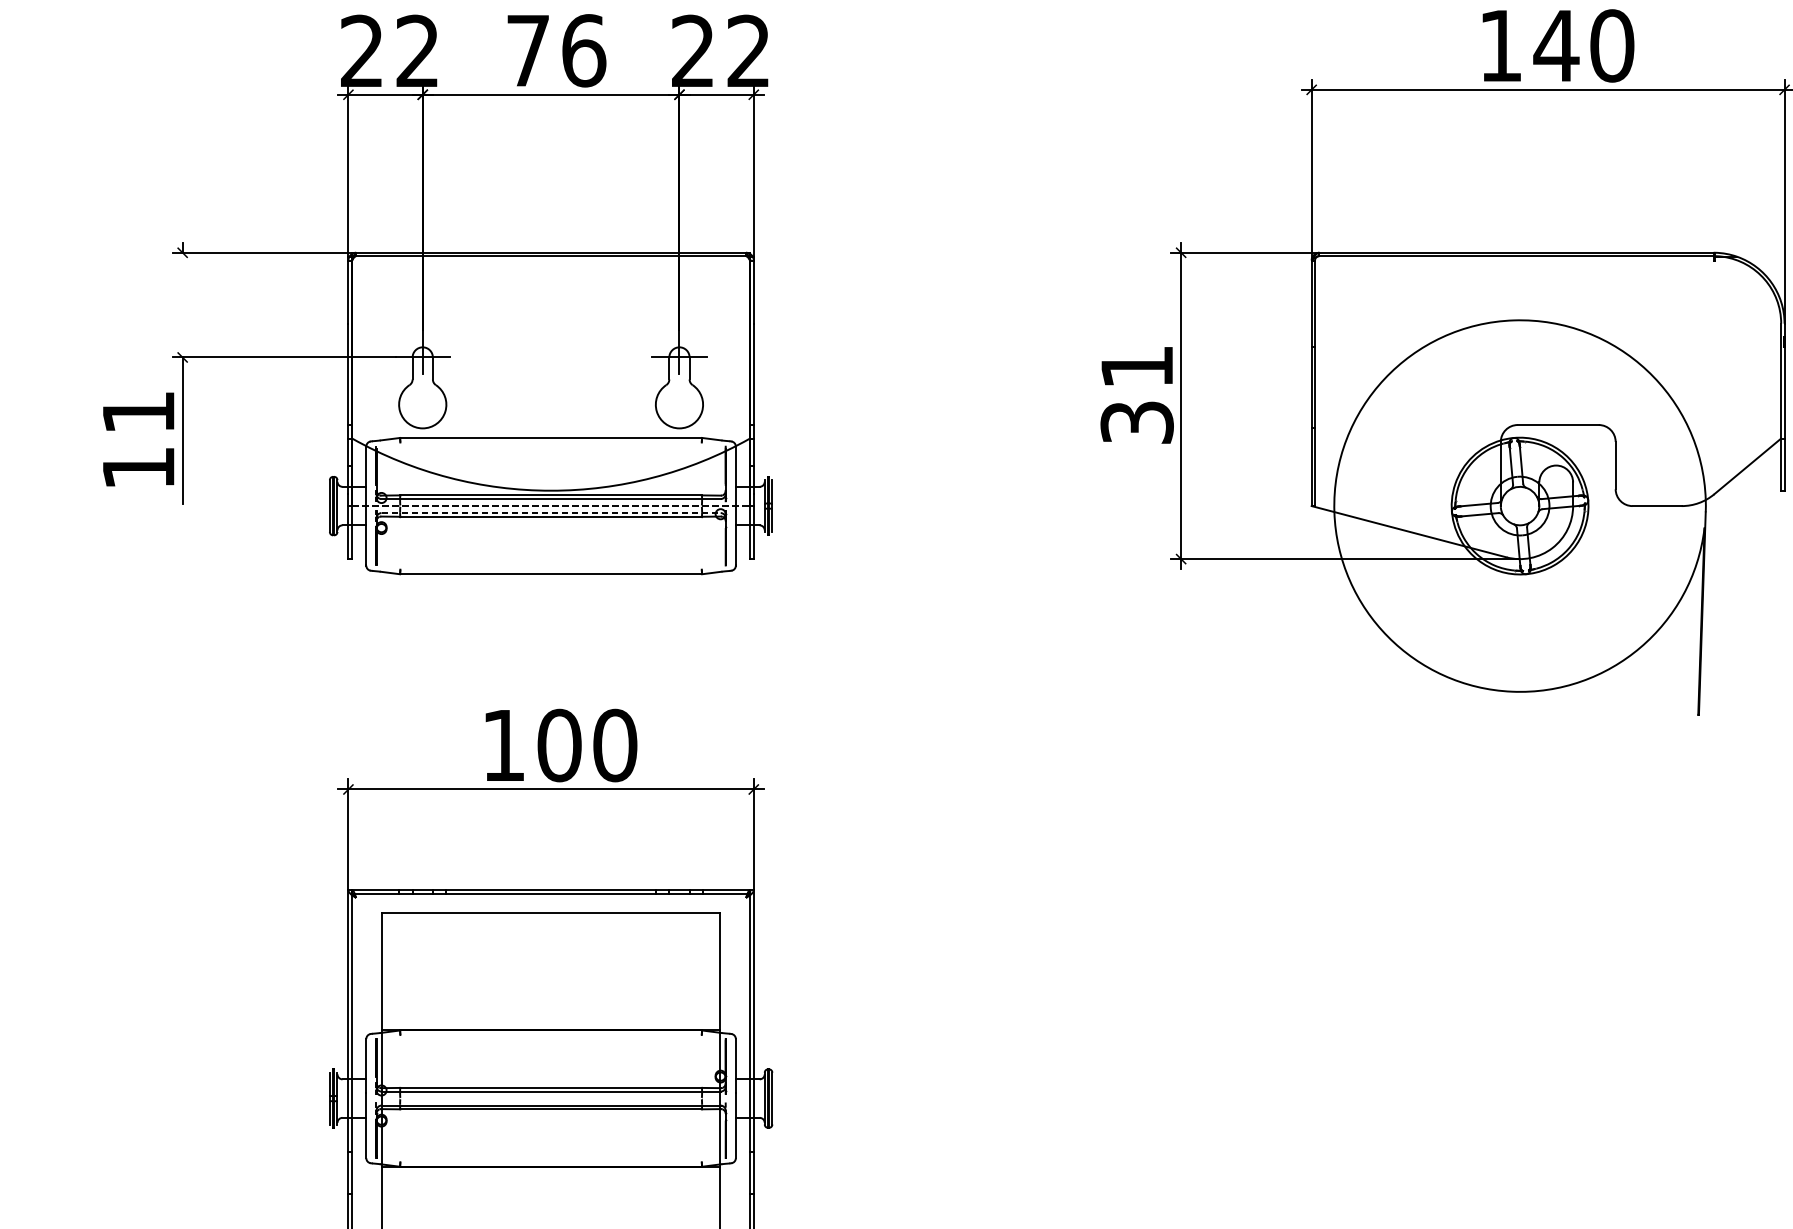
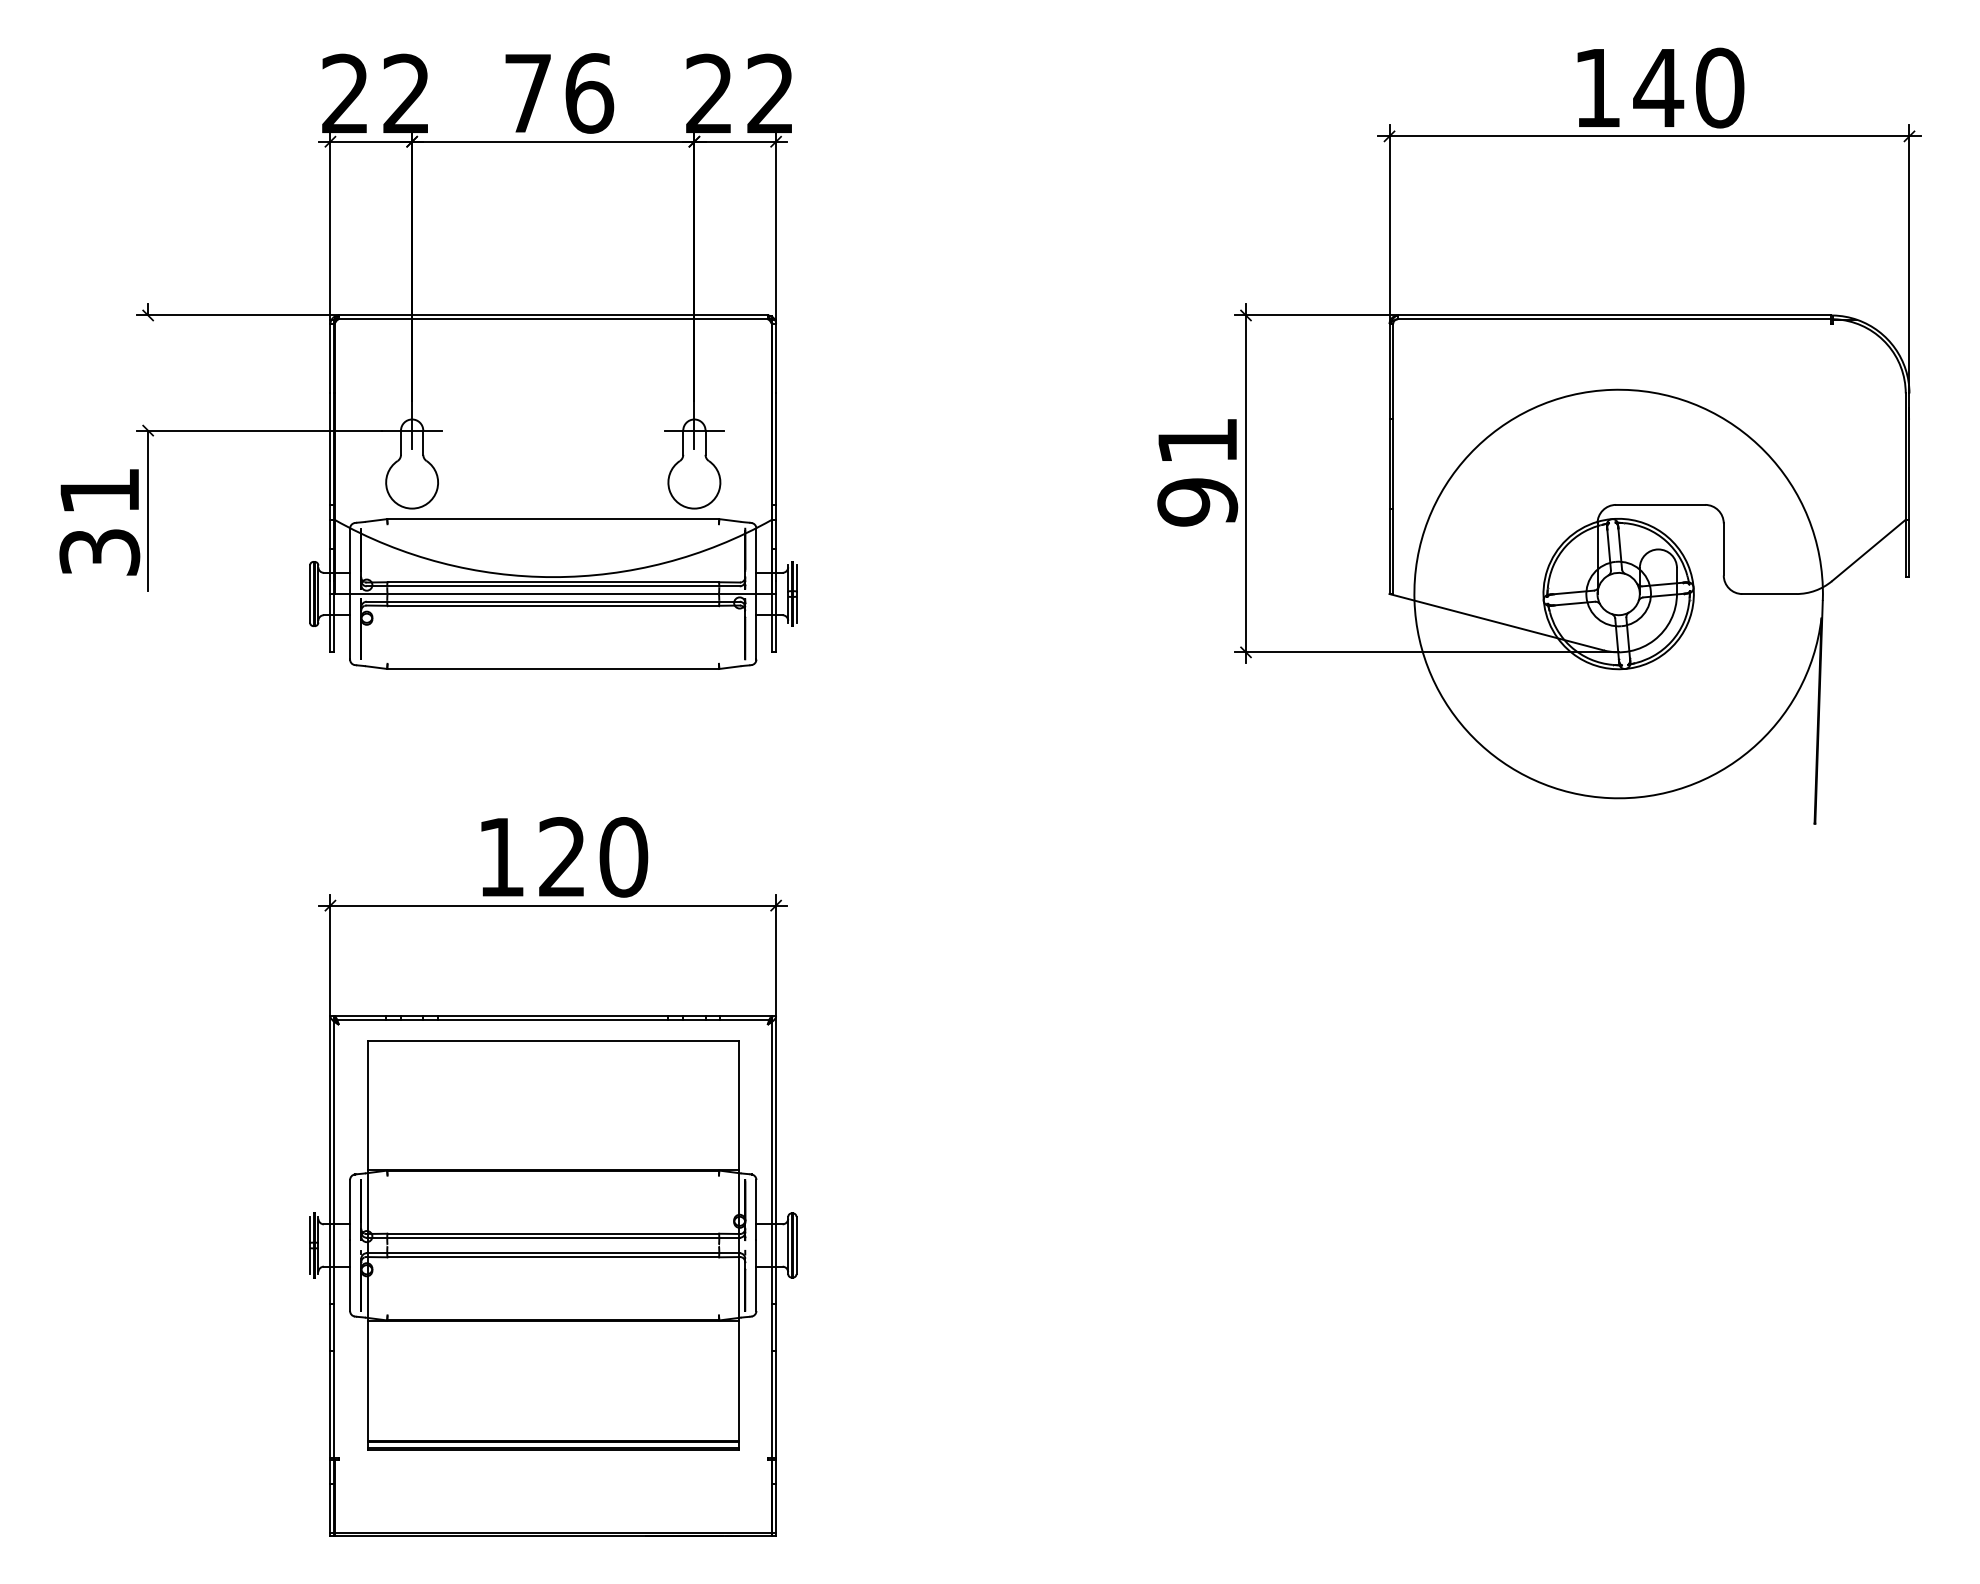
text: (1137, 422) -> (1197, 502), 31 -> 91
text: (138, 468) -> (99, 552), 11 -> 31
line: (551, 506) -> (553, 594), dashed -> solid
line: (551, 512) -> (553, 601), dashed -> solid
text: (559, 745) -> (562, 857), 100 -> 120

